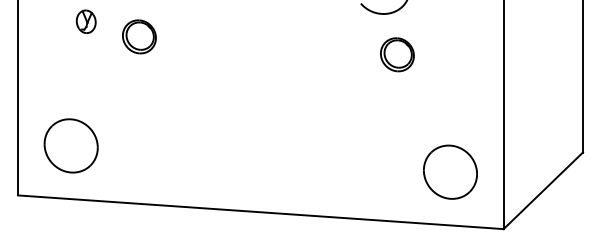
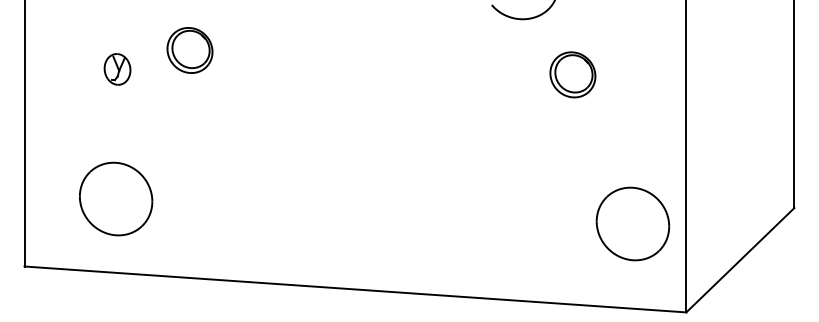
part: (85, 21) -> (116, 69), moved
part: (397, 54) -> (573, 74), moved
part: (70, 145) -> (115, 198), moved
part: (450, 171) -> (632, 223), moved

